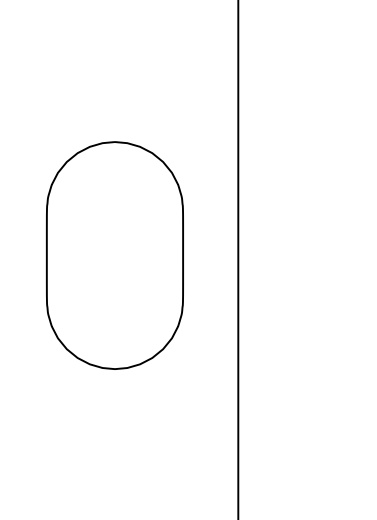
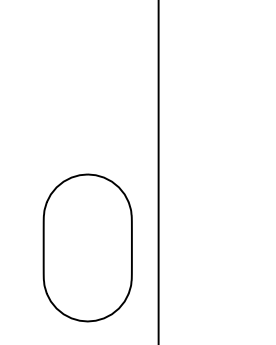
part: (114, 254) -> (87, 247), moved

